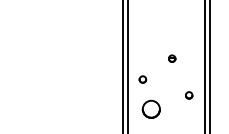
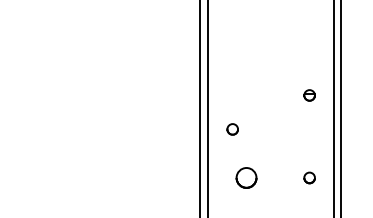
part: (172, 58) -> (310, 95), moved
part: (189, 95) -> (310, 178), moved
circle: (151, 109) -> (246, 178), size x0.71

